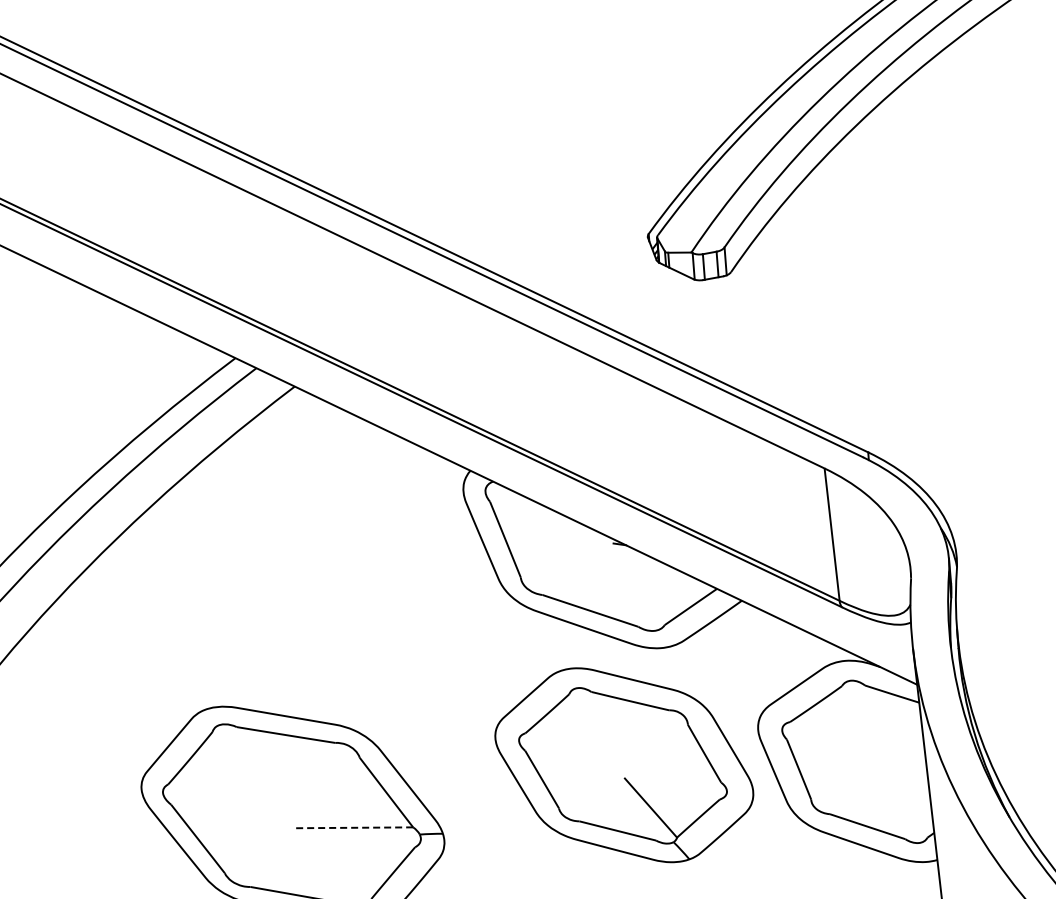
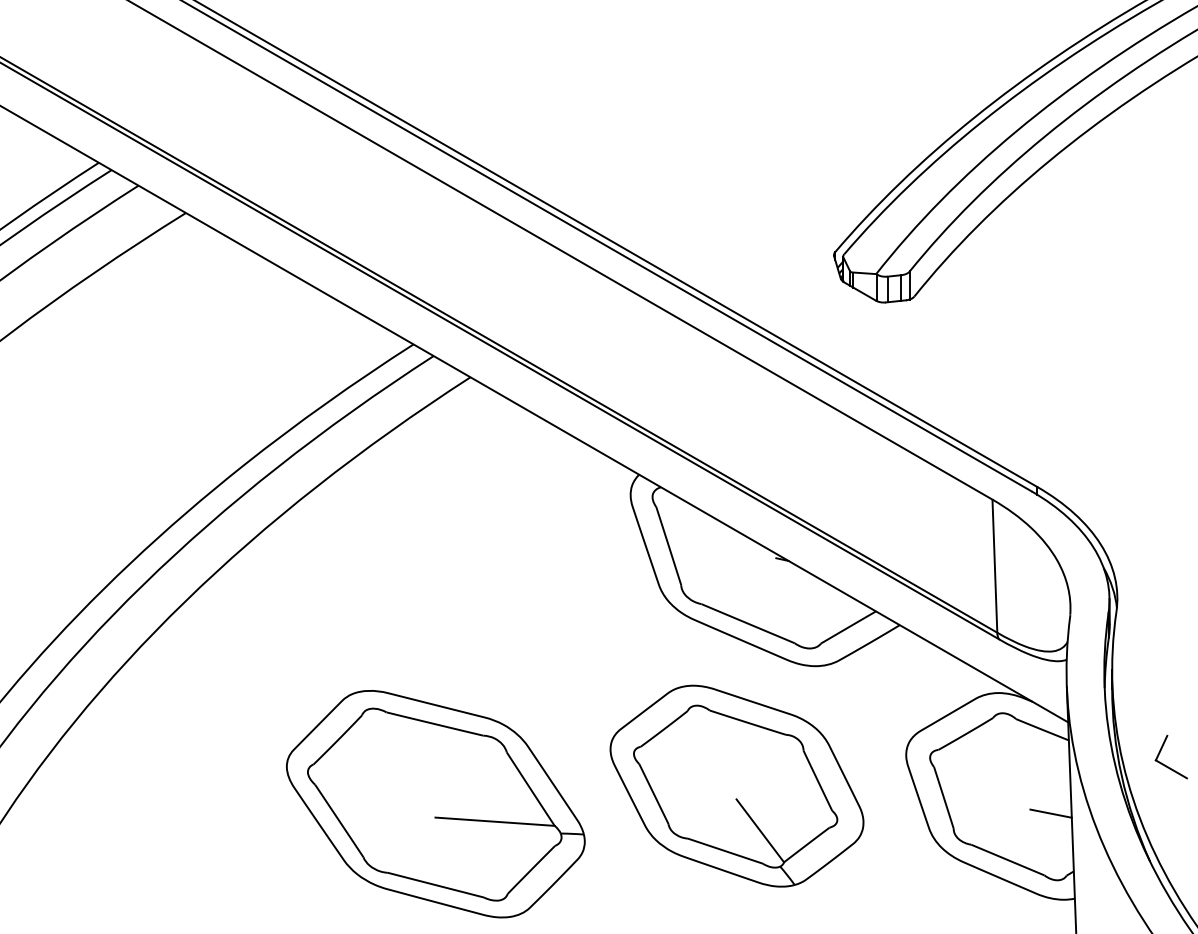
part: (1017, 719) -> (1165, 764), added
part: (623, 764) -> (736, 785), moved
line: (906, 776) -> (1050, 813), added
line: (353, 827) -> (495, 821), dashed -> solid

